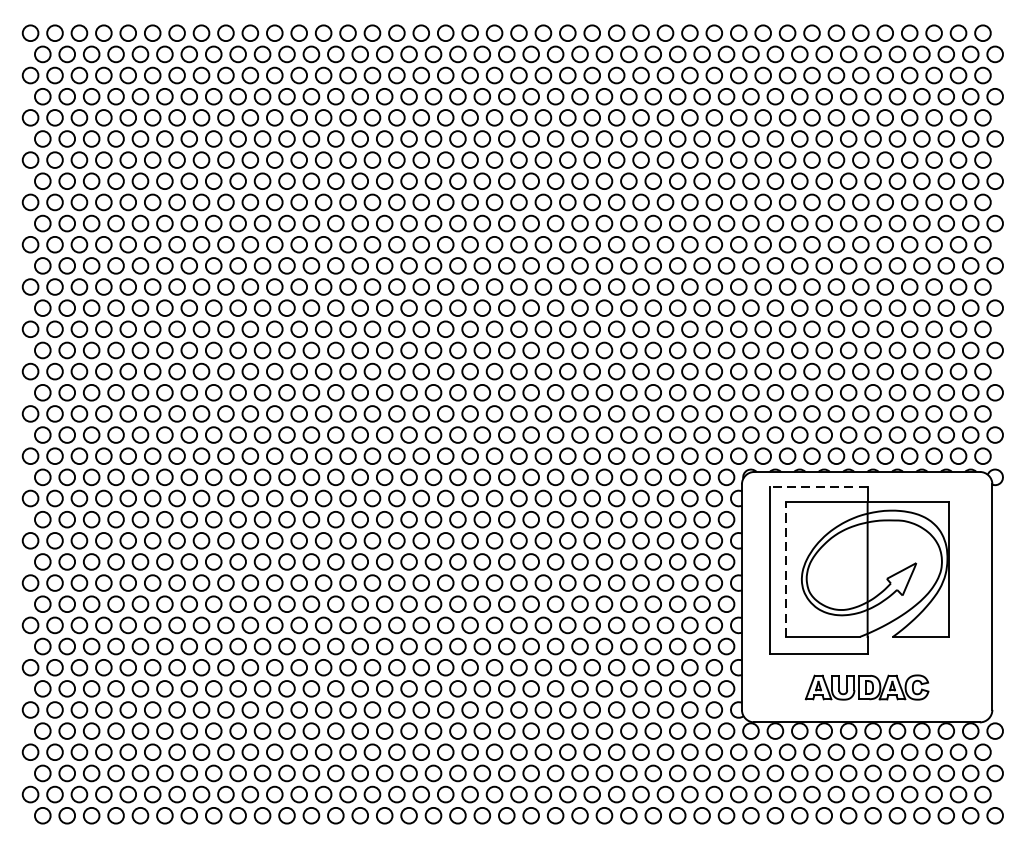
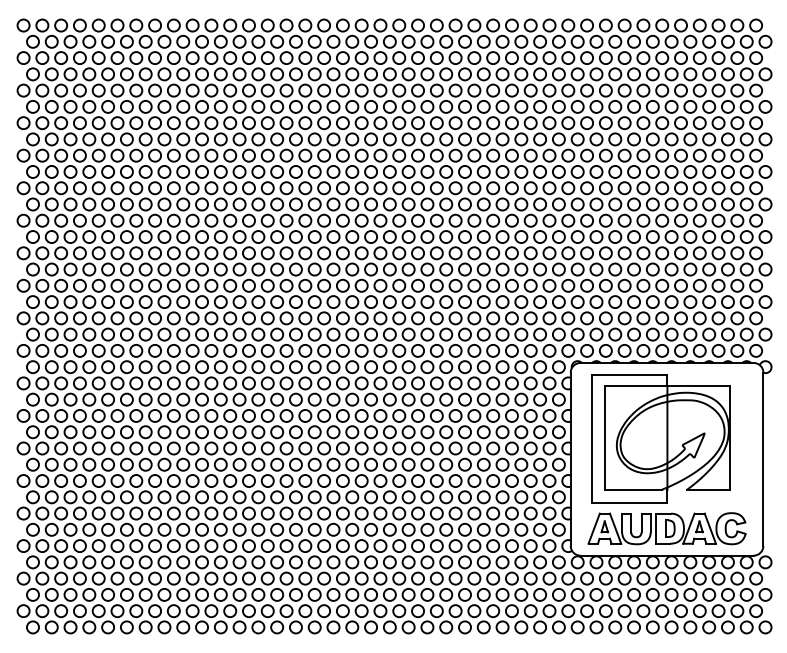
line: (818, 486) -> (629, 374), dashed -> solid
line: (785, 570) -> (604, 438), dashed -> solid
part: (866, 687) -> (666, 528), size x1.67

